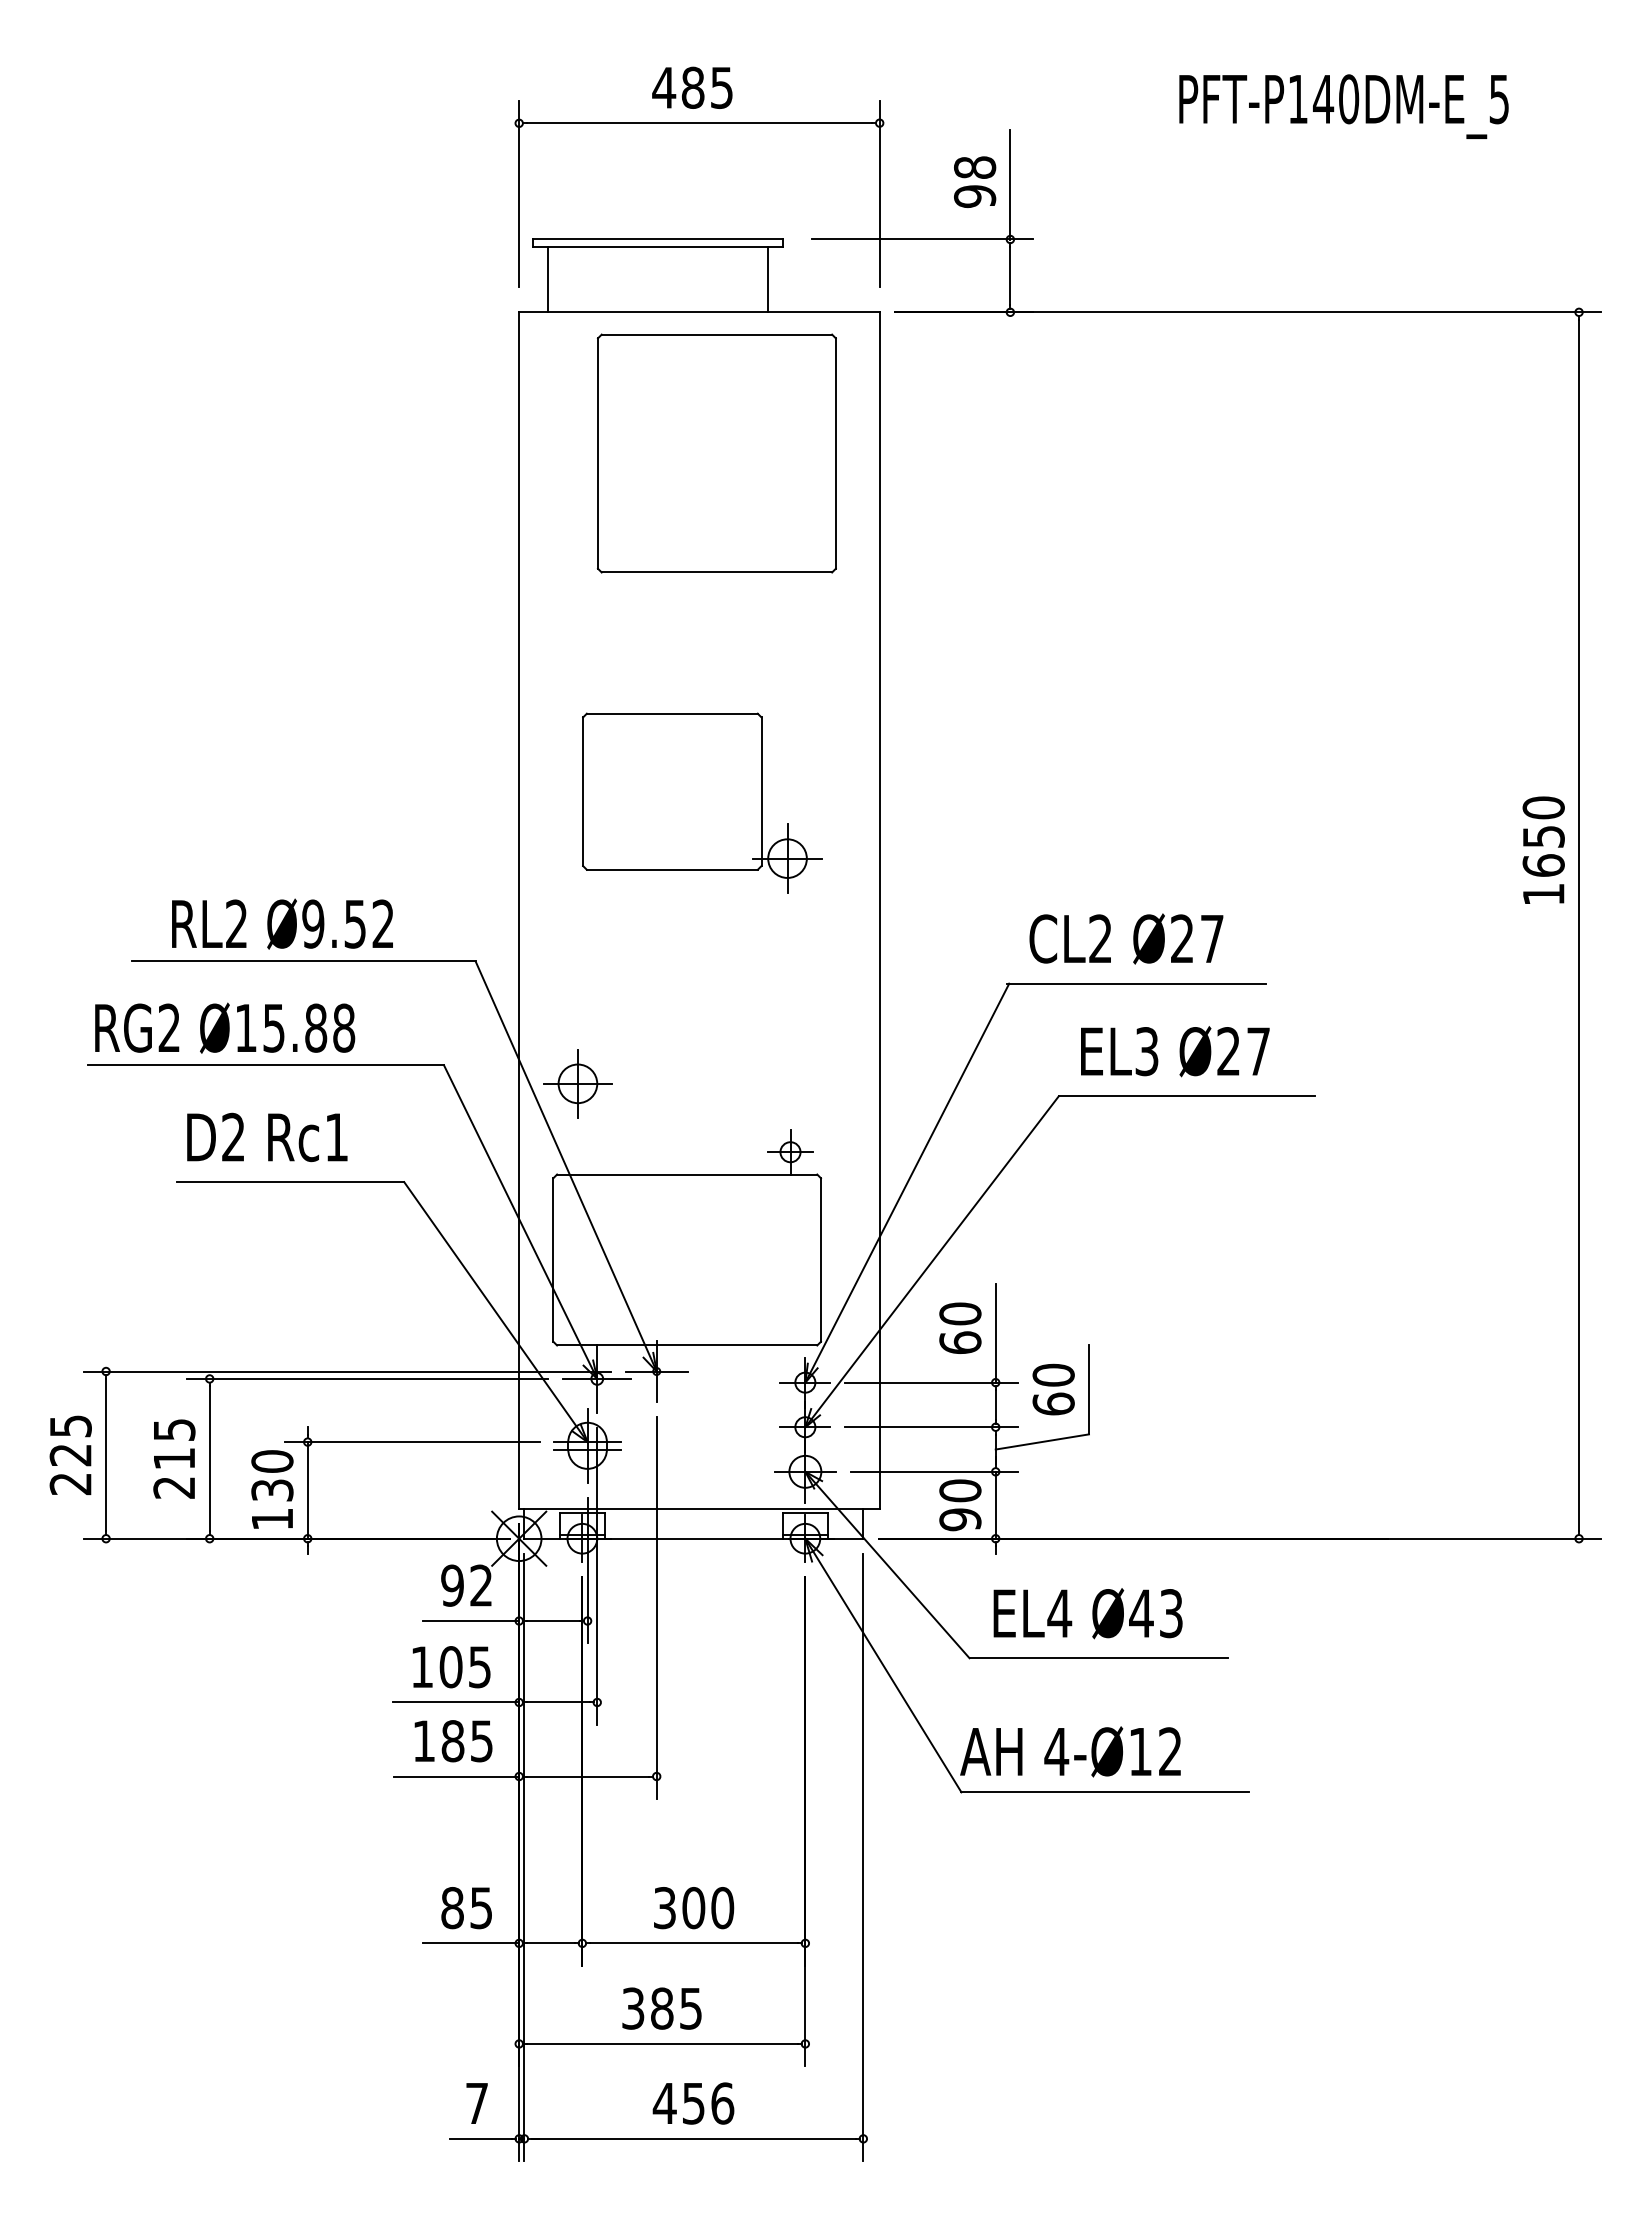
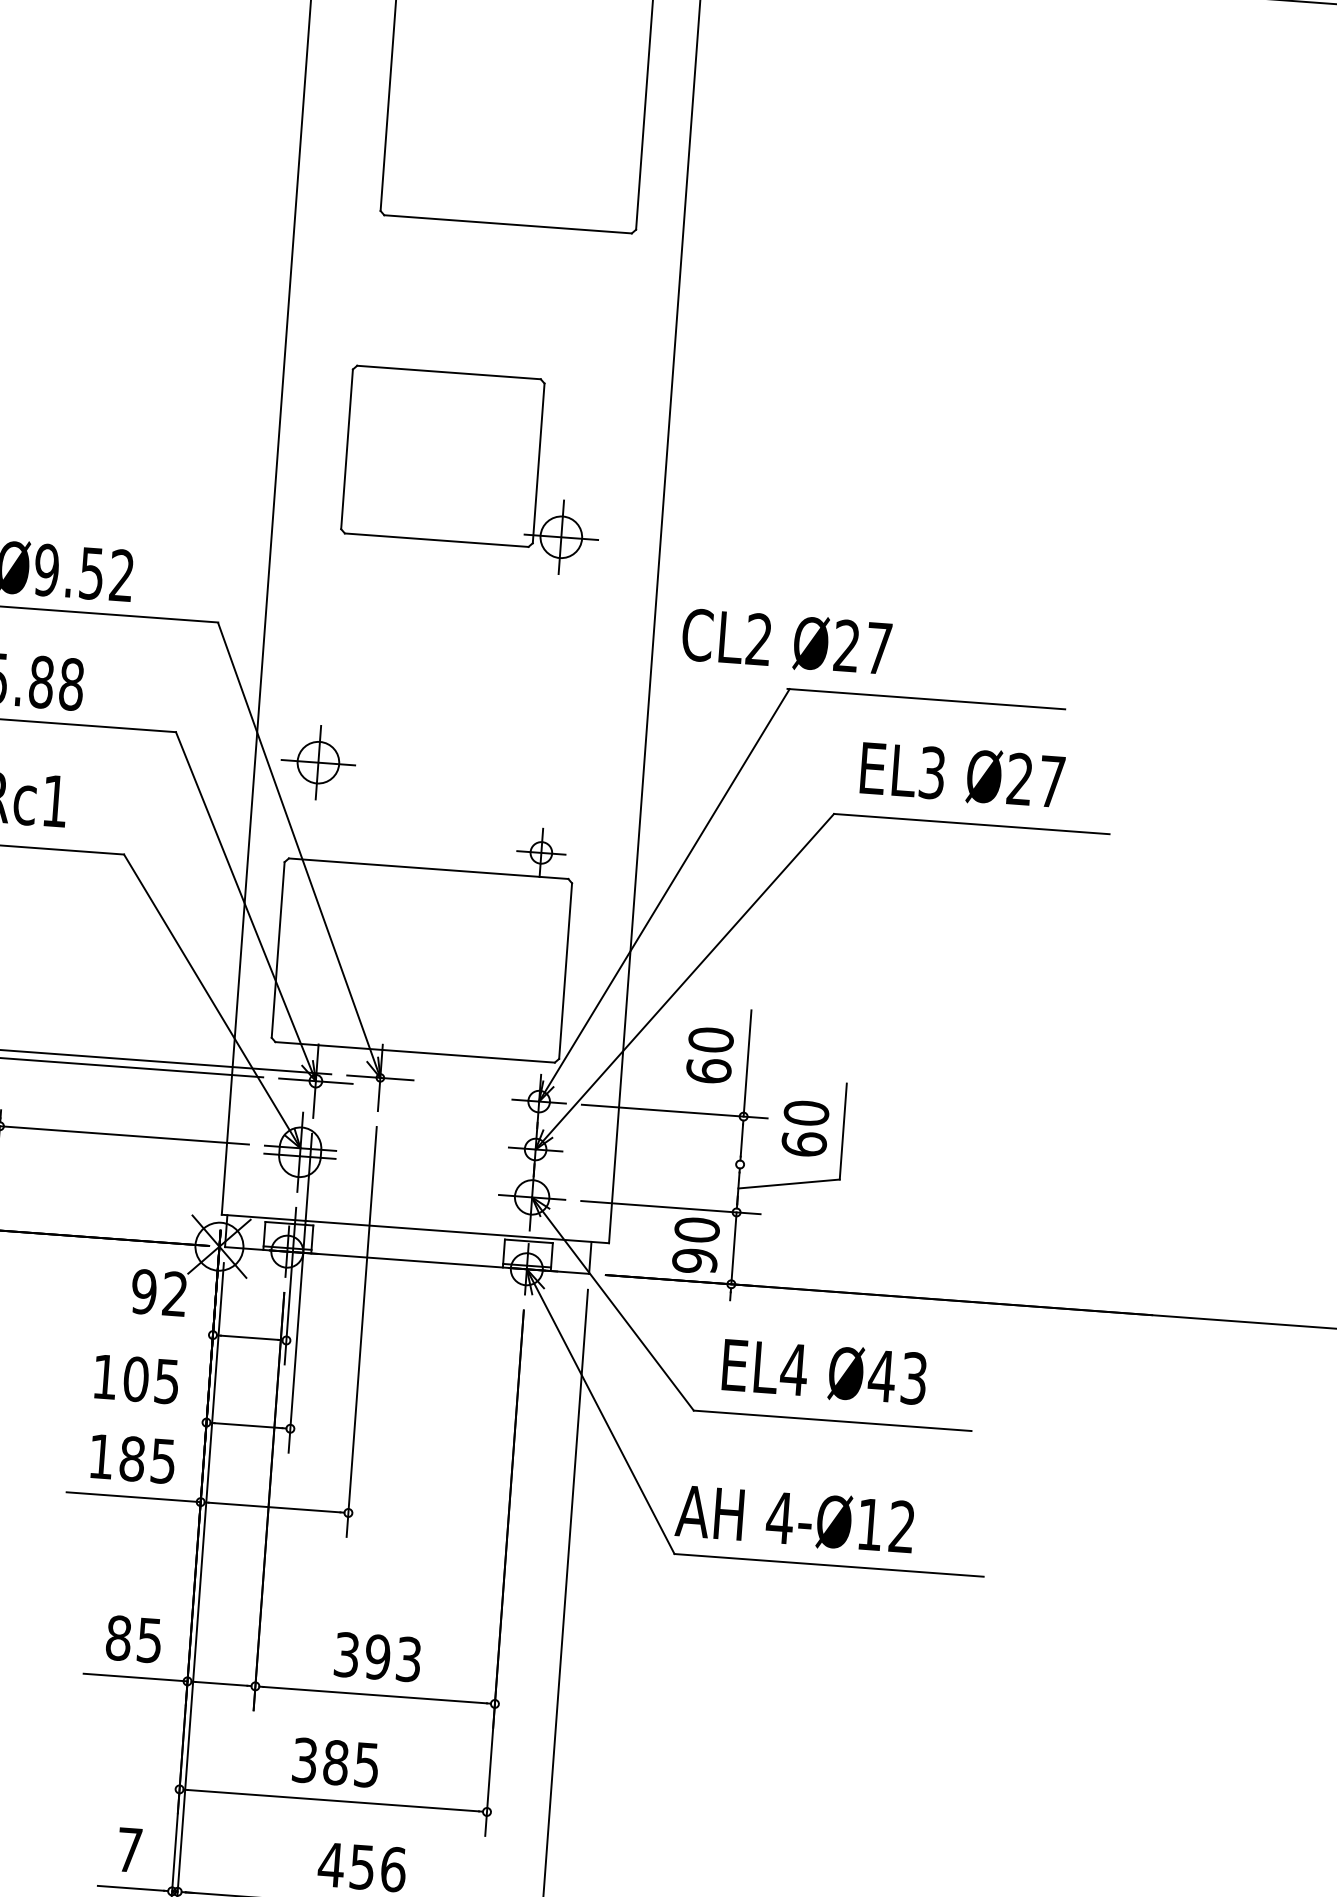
text: (1126, 938) -> (786, 641), moved
line: (931, 1427) -> (671, 1159), removed
line: (470, 1621) -> (160, 1331), removed
line: (455, 1702) -> (138, 1417), removed
text: (708, 1908) -> (393, 1658), 300 -> 393

